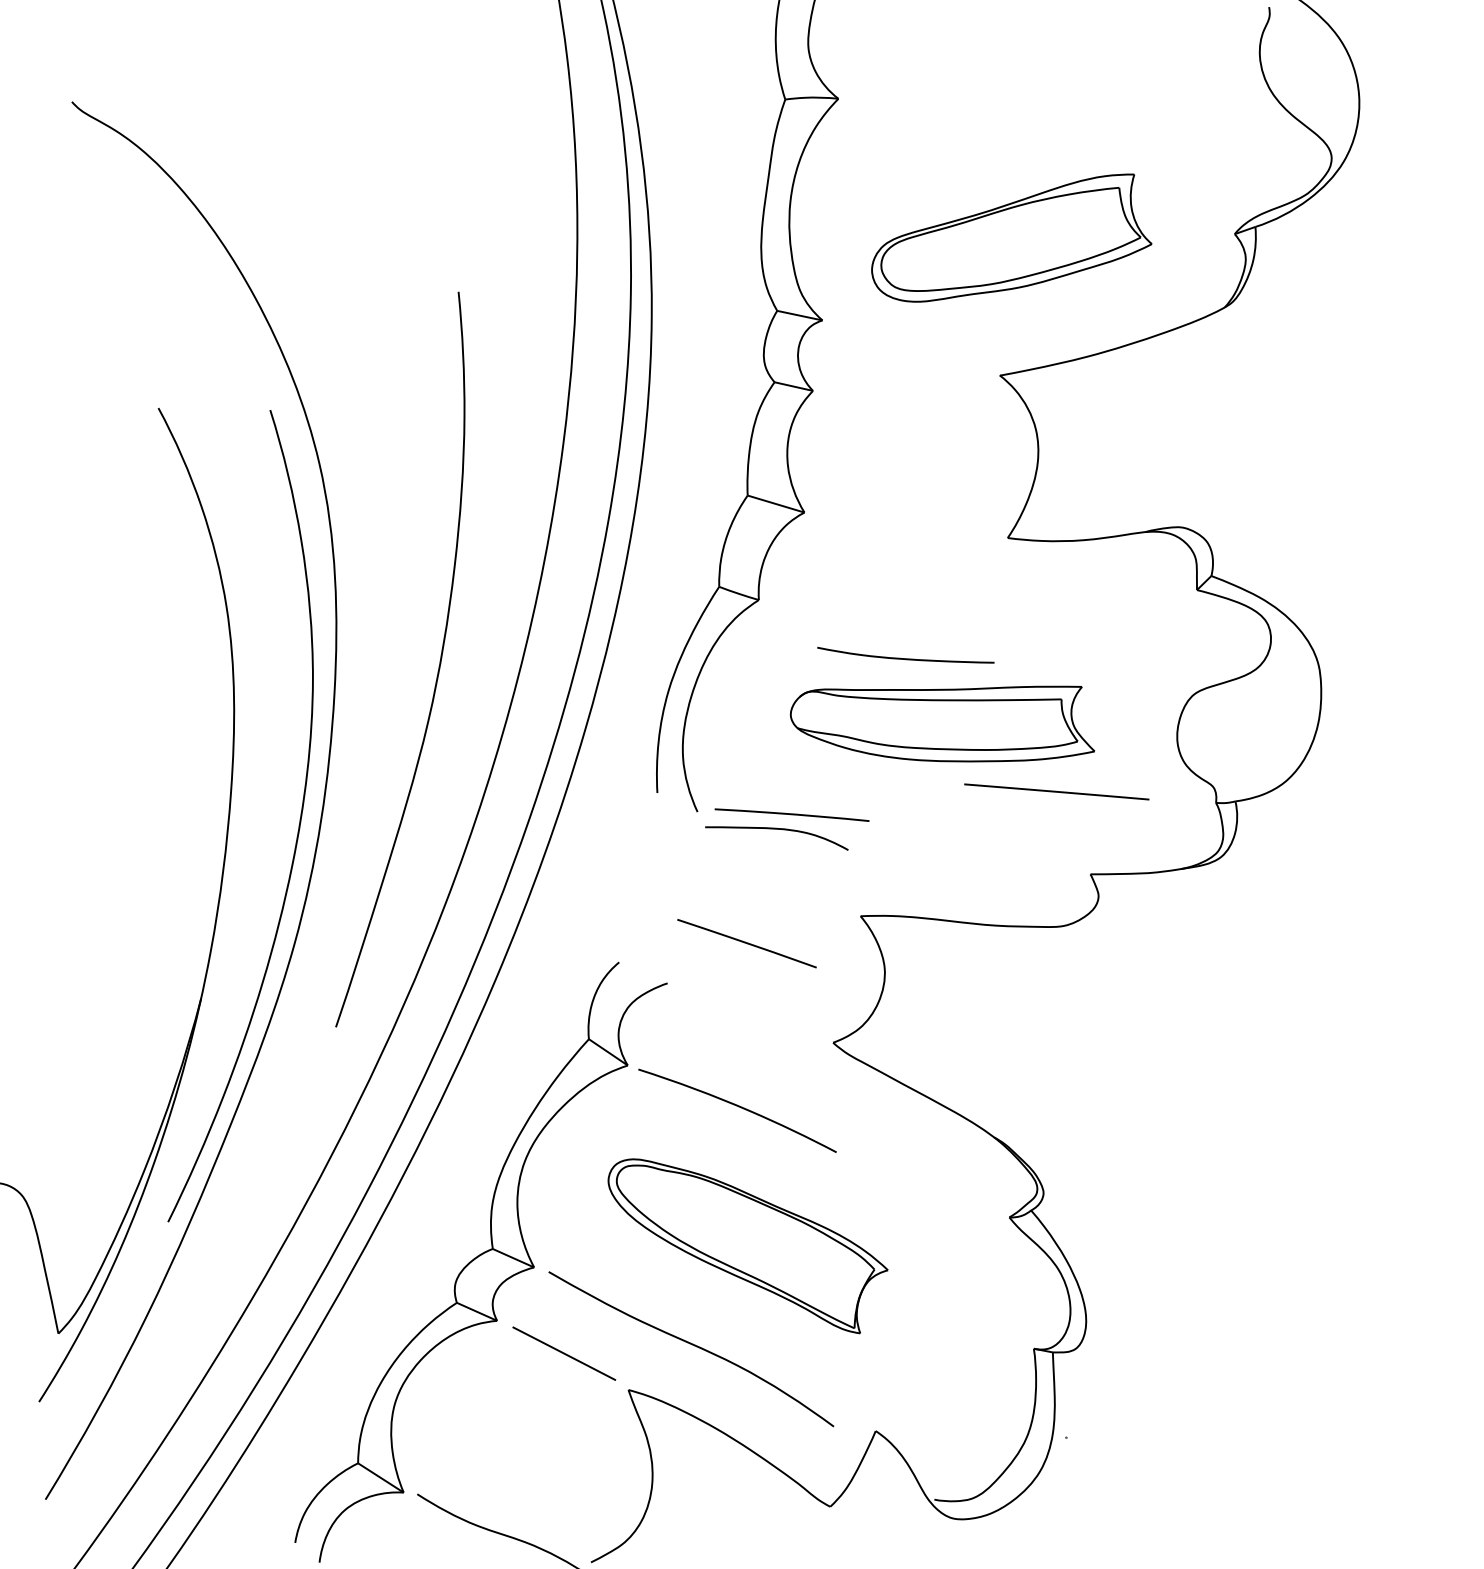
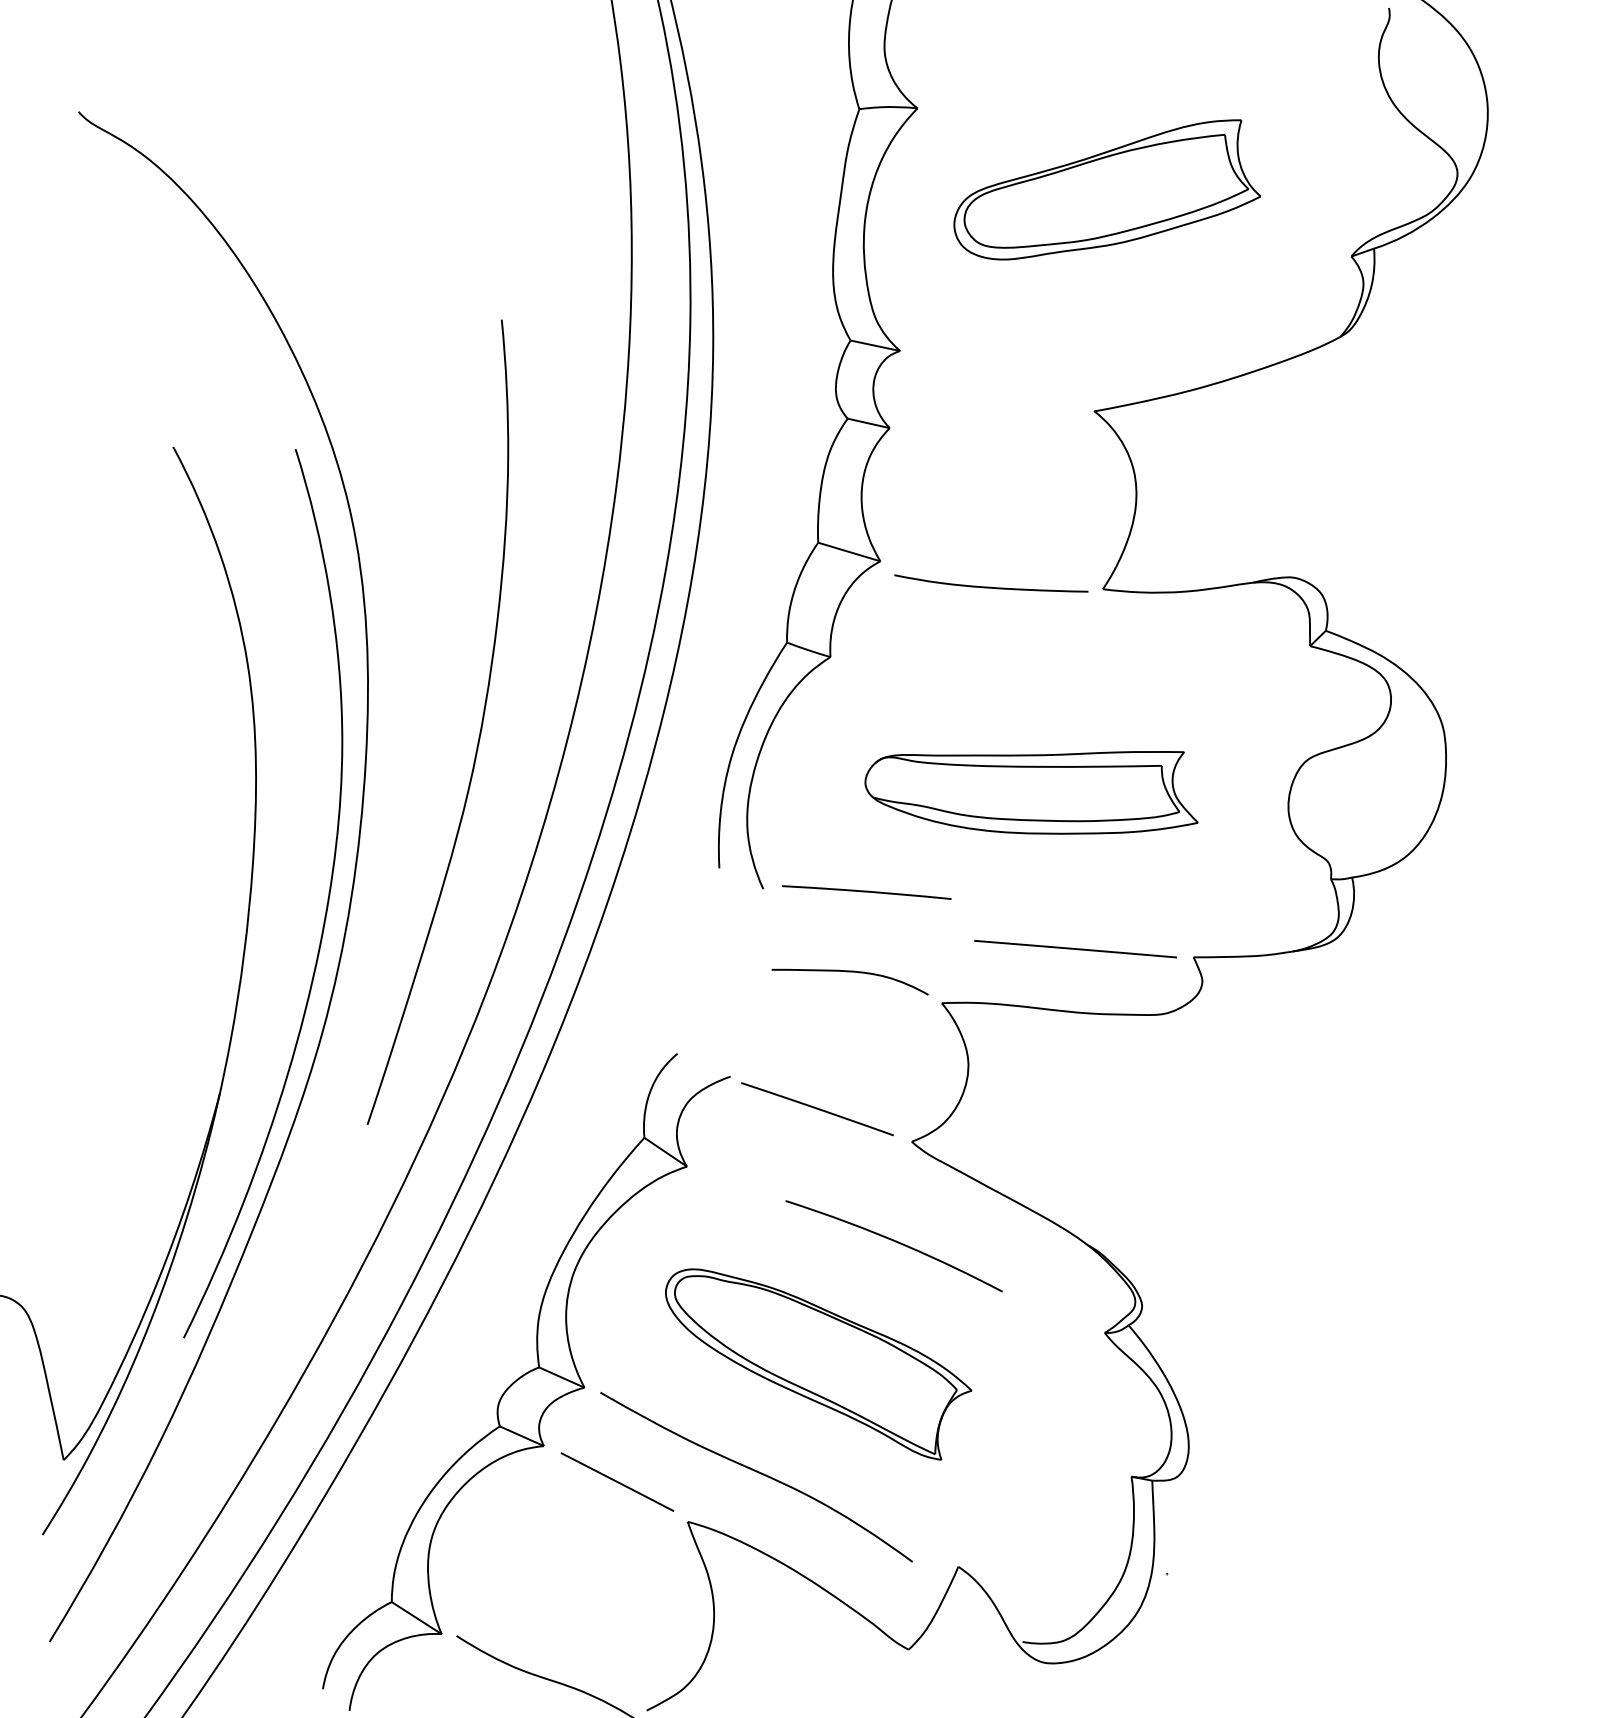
part: (1011, 237) -> (1107, 189), moved
curve: (905, 657) -> (991, 586), moved
line: (1056, 792) -> (1075, 949), moved
curve: (776, 829) -> (849, 972), moved
line: (747, 943) -> (817, 1109), moved
curve: (738, 1107) -> (895, 1242), moved

